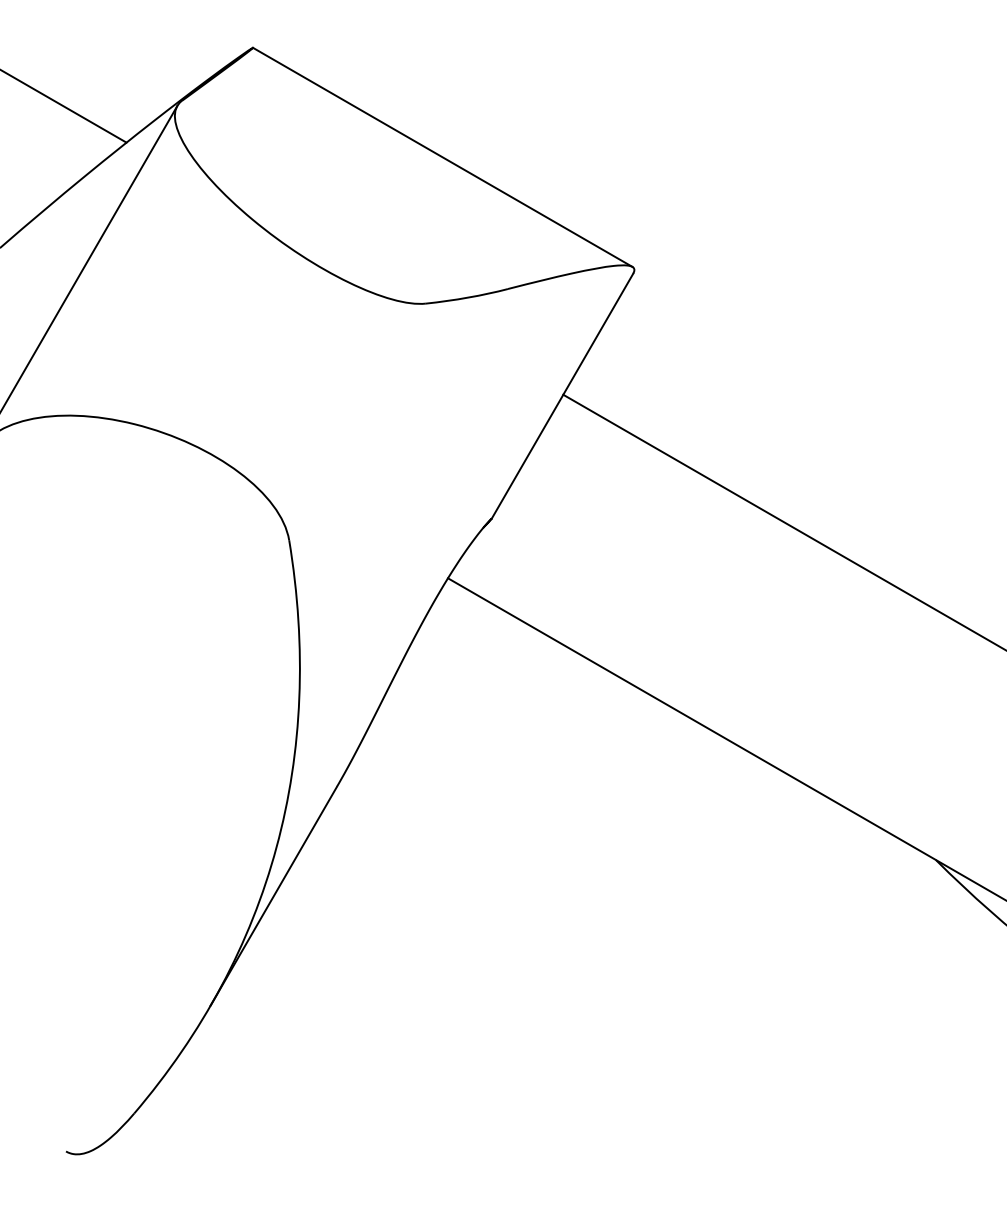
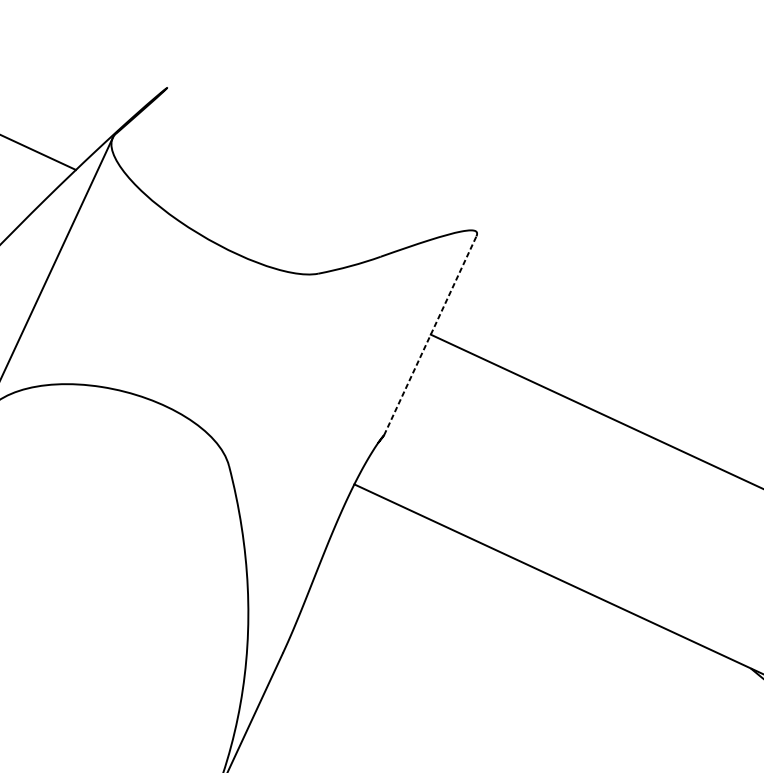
line: (442, 156) -> (321, 158), removed
line: (562, 395) -> (430, 335), solid -> dashed

